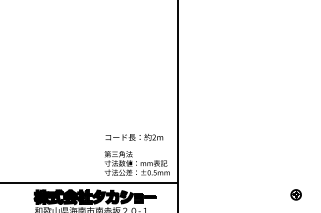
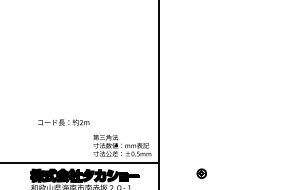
text: (134, 137) -> (63, 122), moved
part: (295, 194) -> (201, 173), moved

